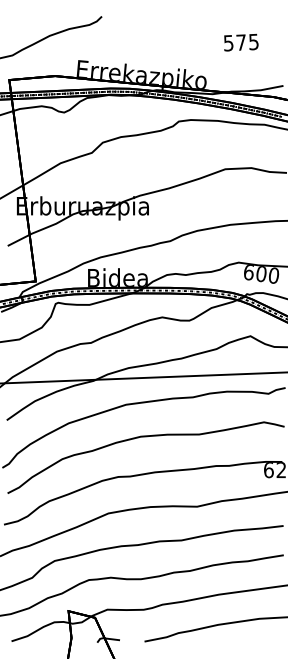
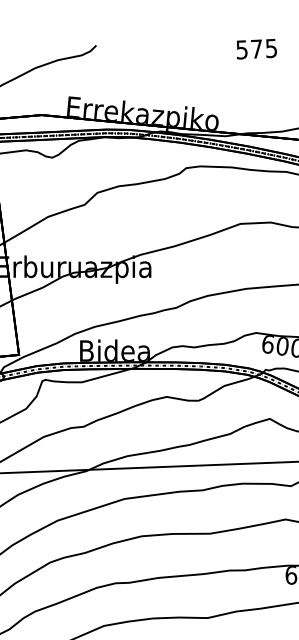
text: (241, 42) -> (257, 49), moved

